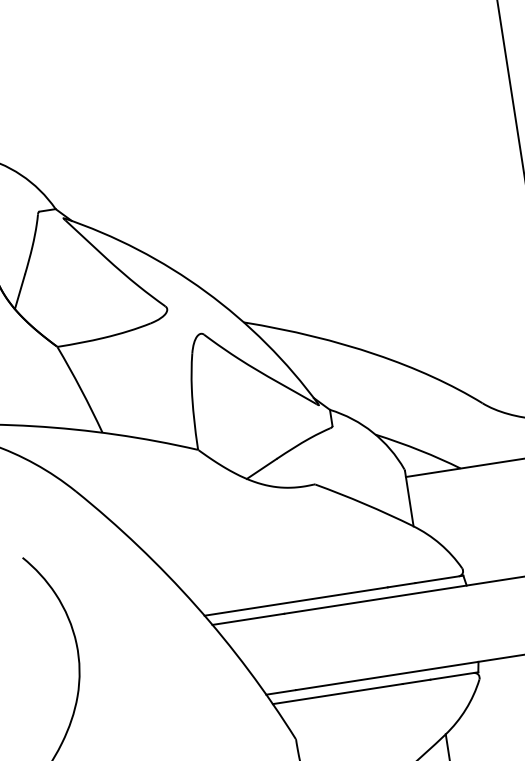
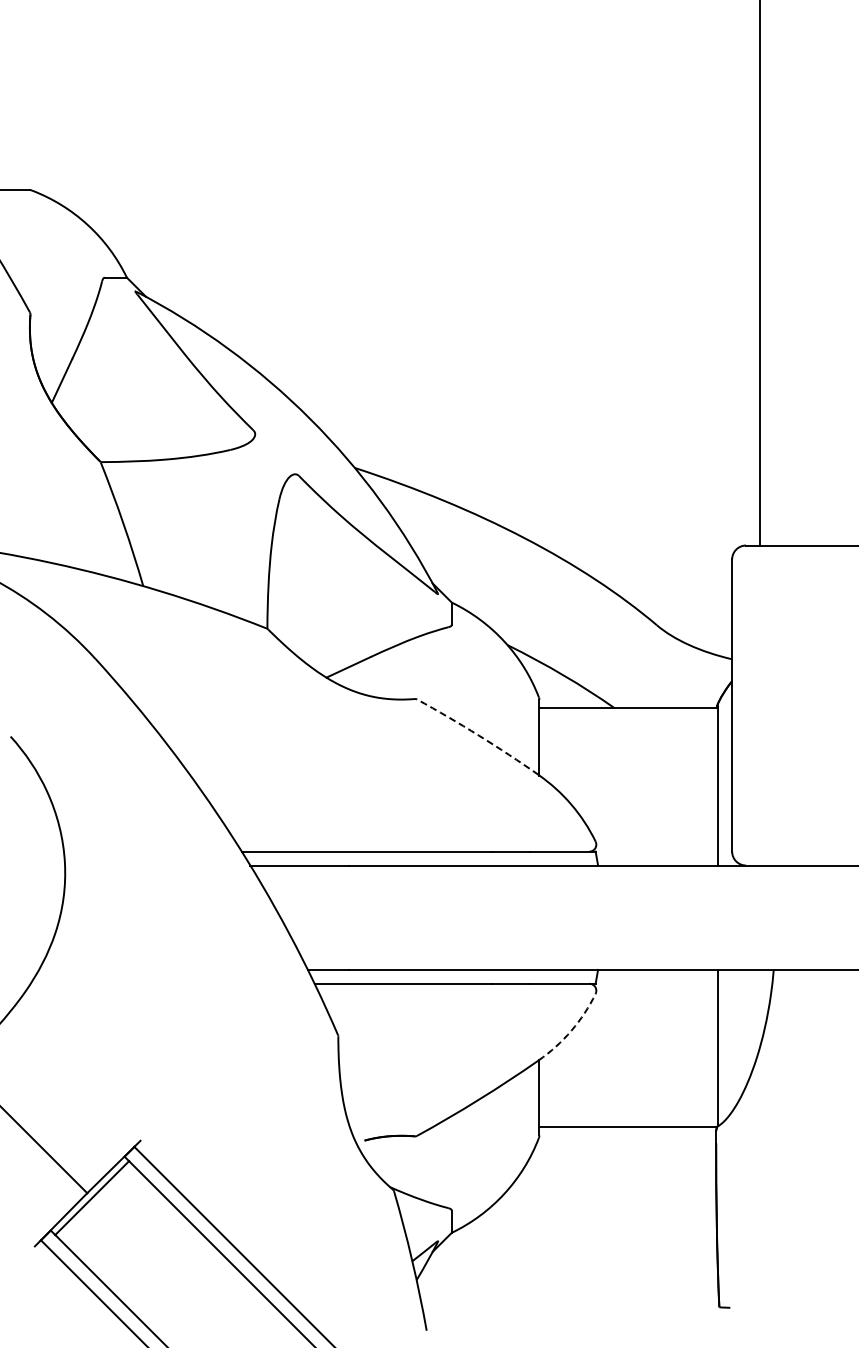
arc: (364, 504) -> (478, 735), solid -> dashed
arc: (465, 709) -> (571, 1030), solid -> dashed

